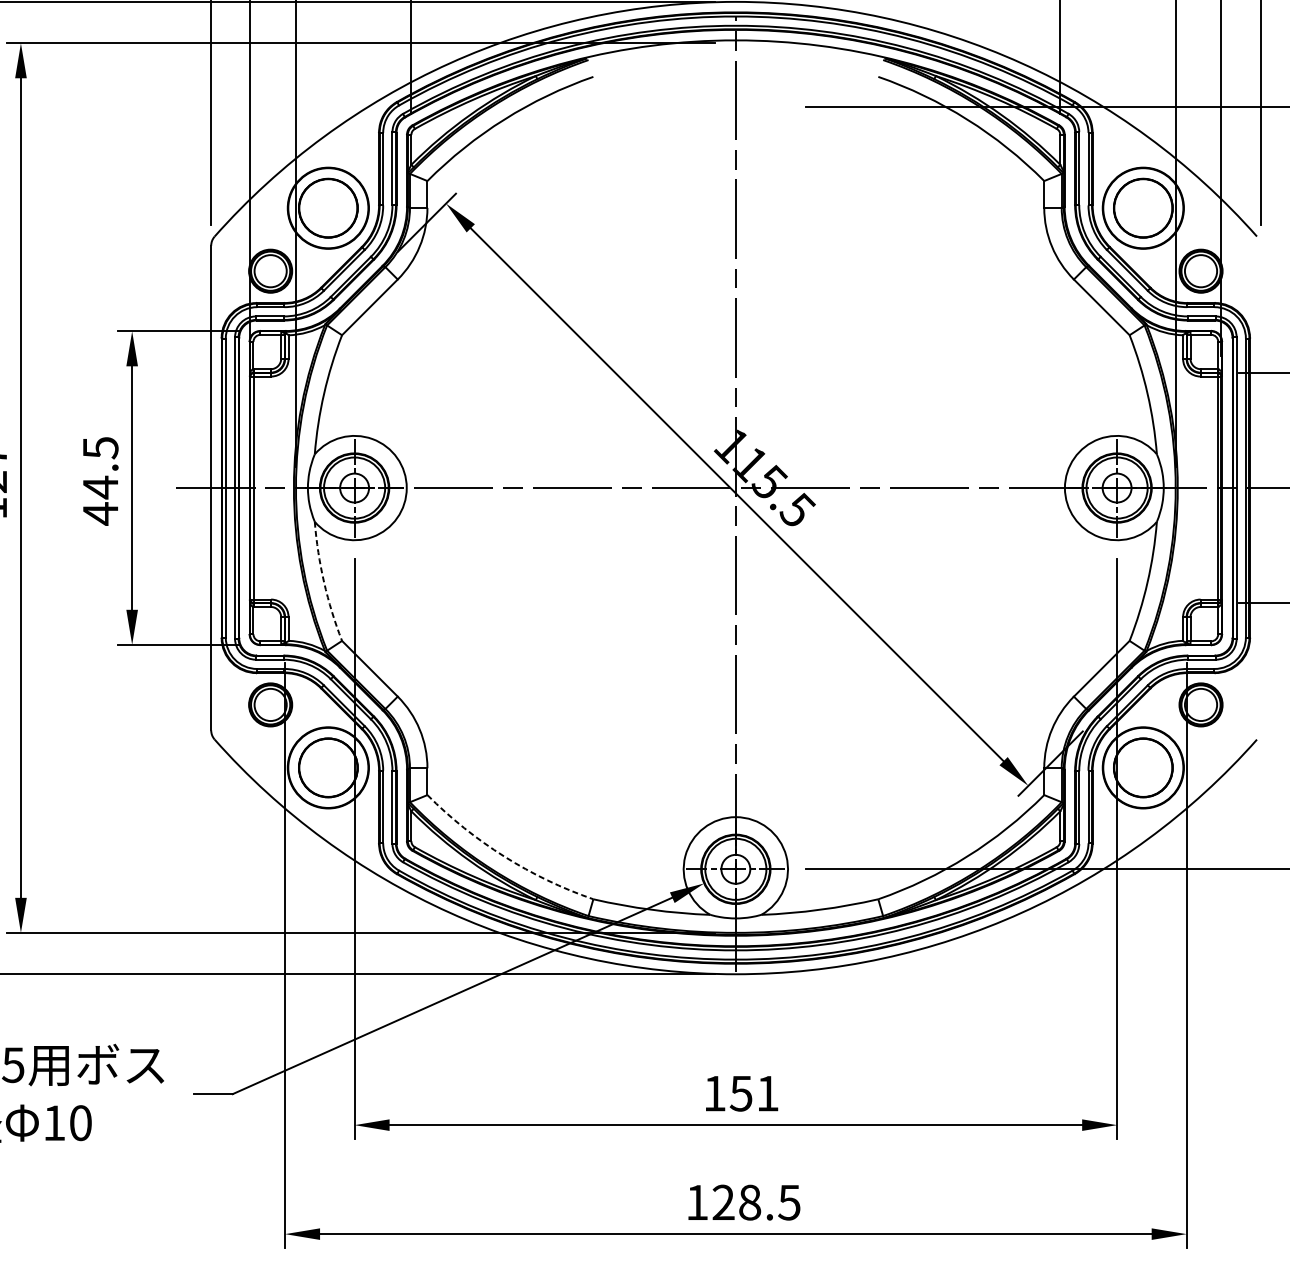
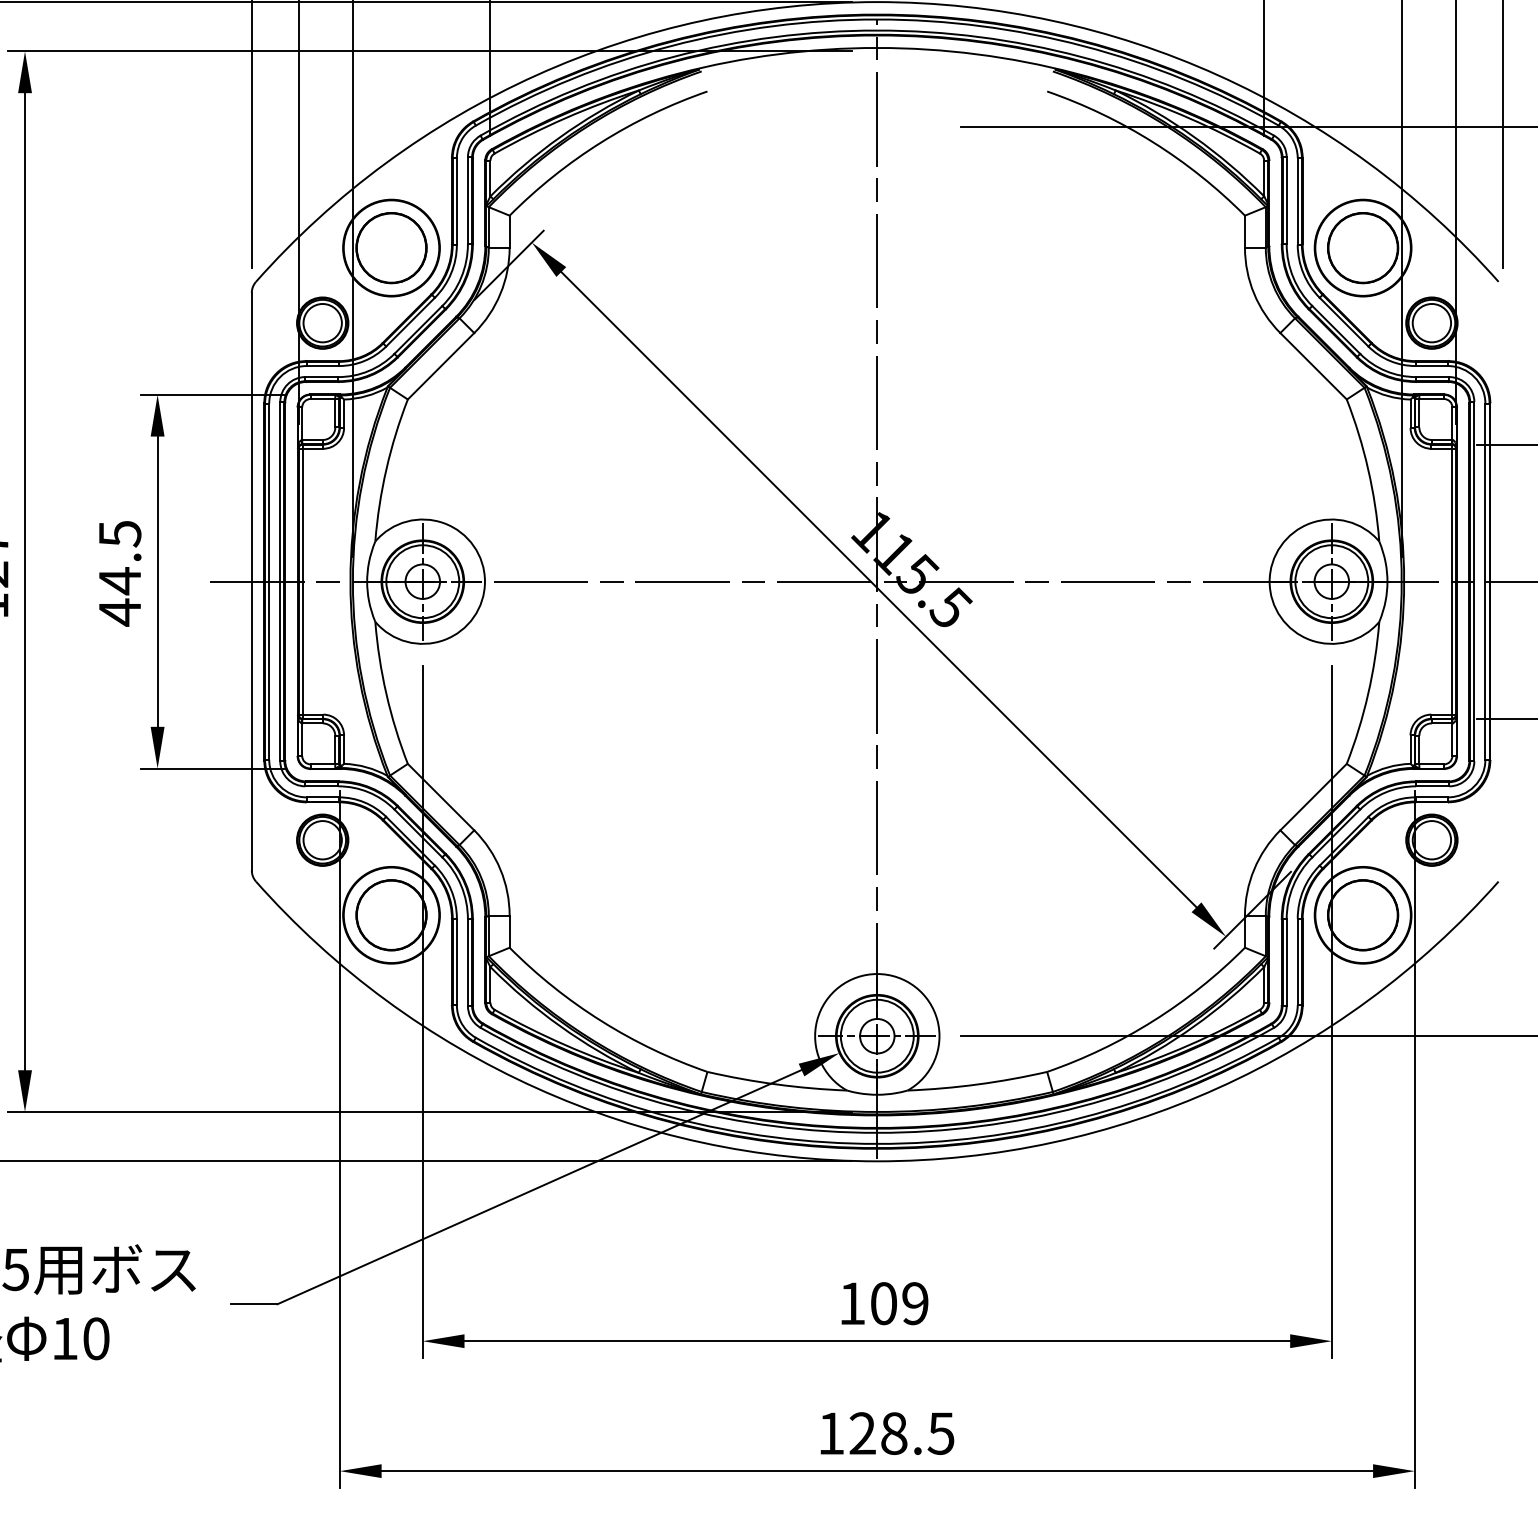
arc: (324, 582) -> (386, 694), dashed -> solid
arc: (504, 856) -> (601, 1021), dashed -> solid
text: (754, 1093) -> (899, 1303), 151 -> 109

